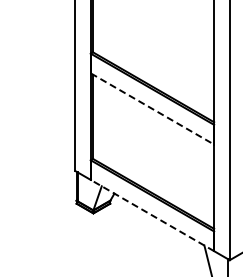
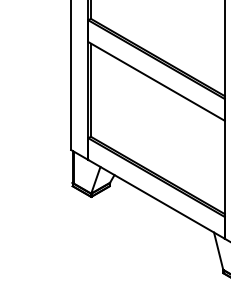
line: (152, 109) -> (156, 82), dashed -> solid
line: (152, 215) -> (156, 199), dashed -> solid

